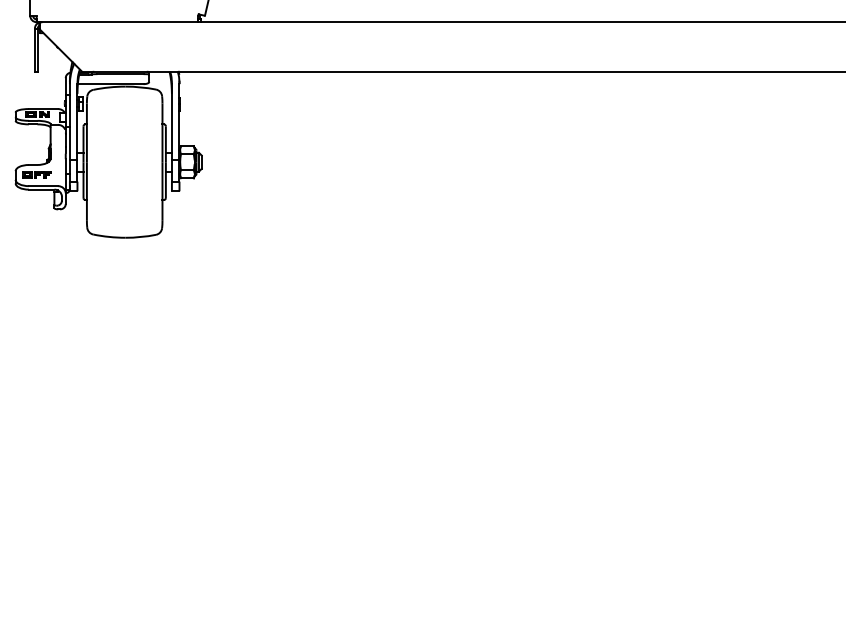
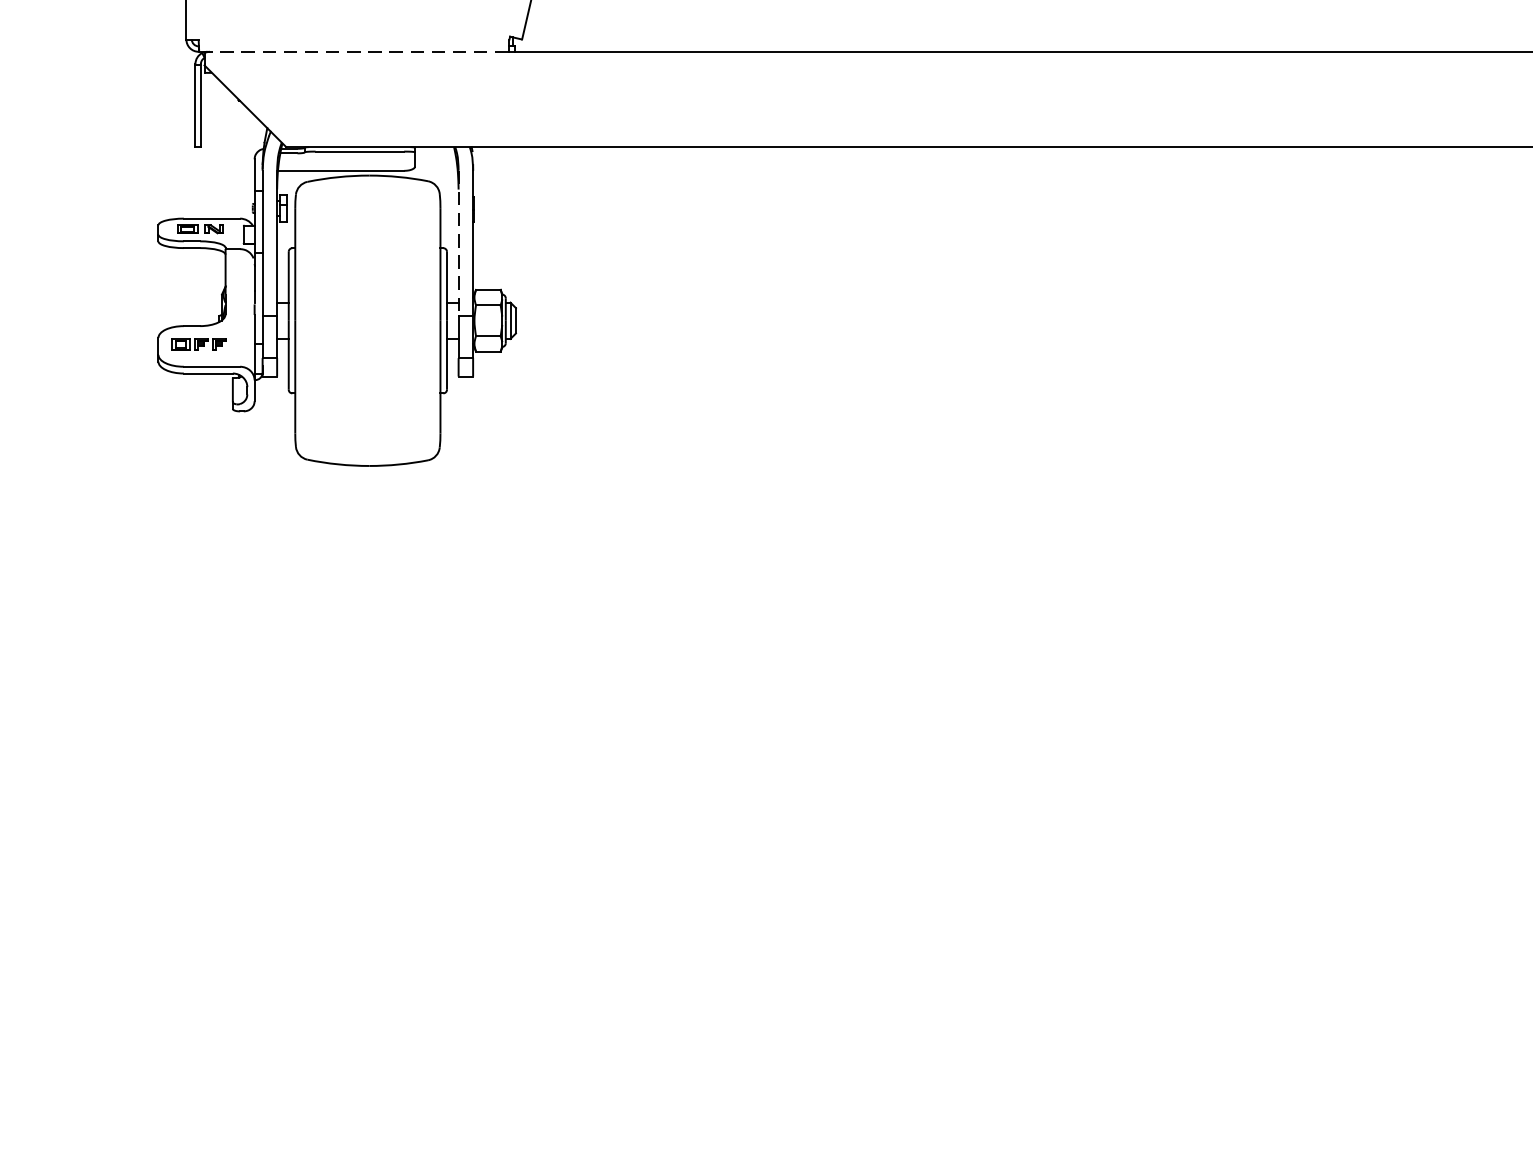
line: (117, 22) -> (354, 52), solid -> dashed
line: (171, 122) -> (457, 244), solid -> dashed

